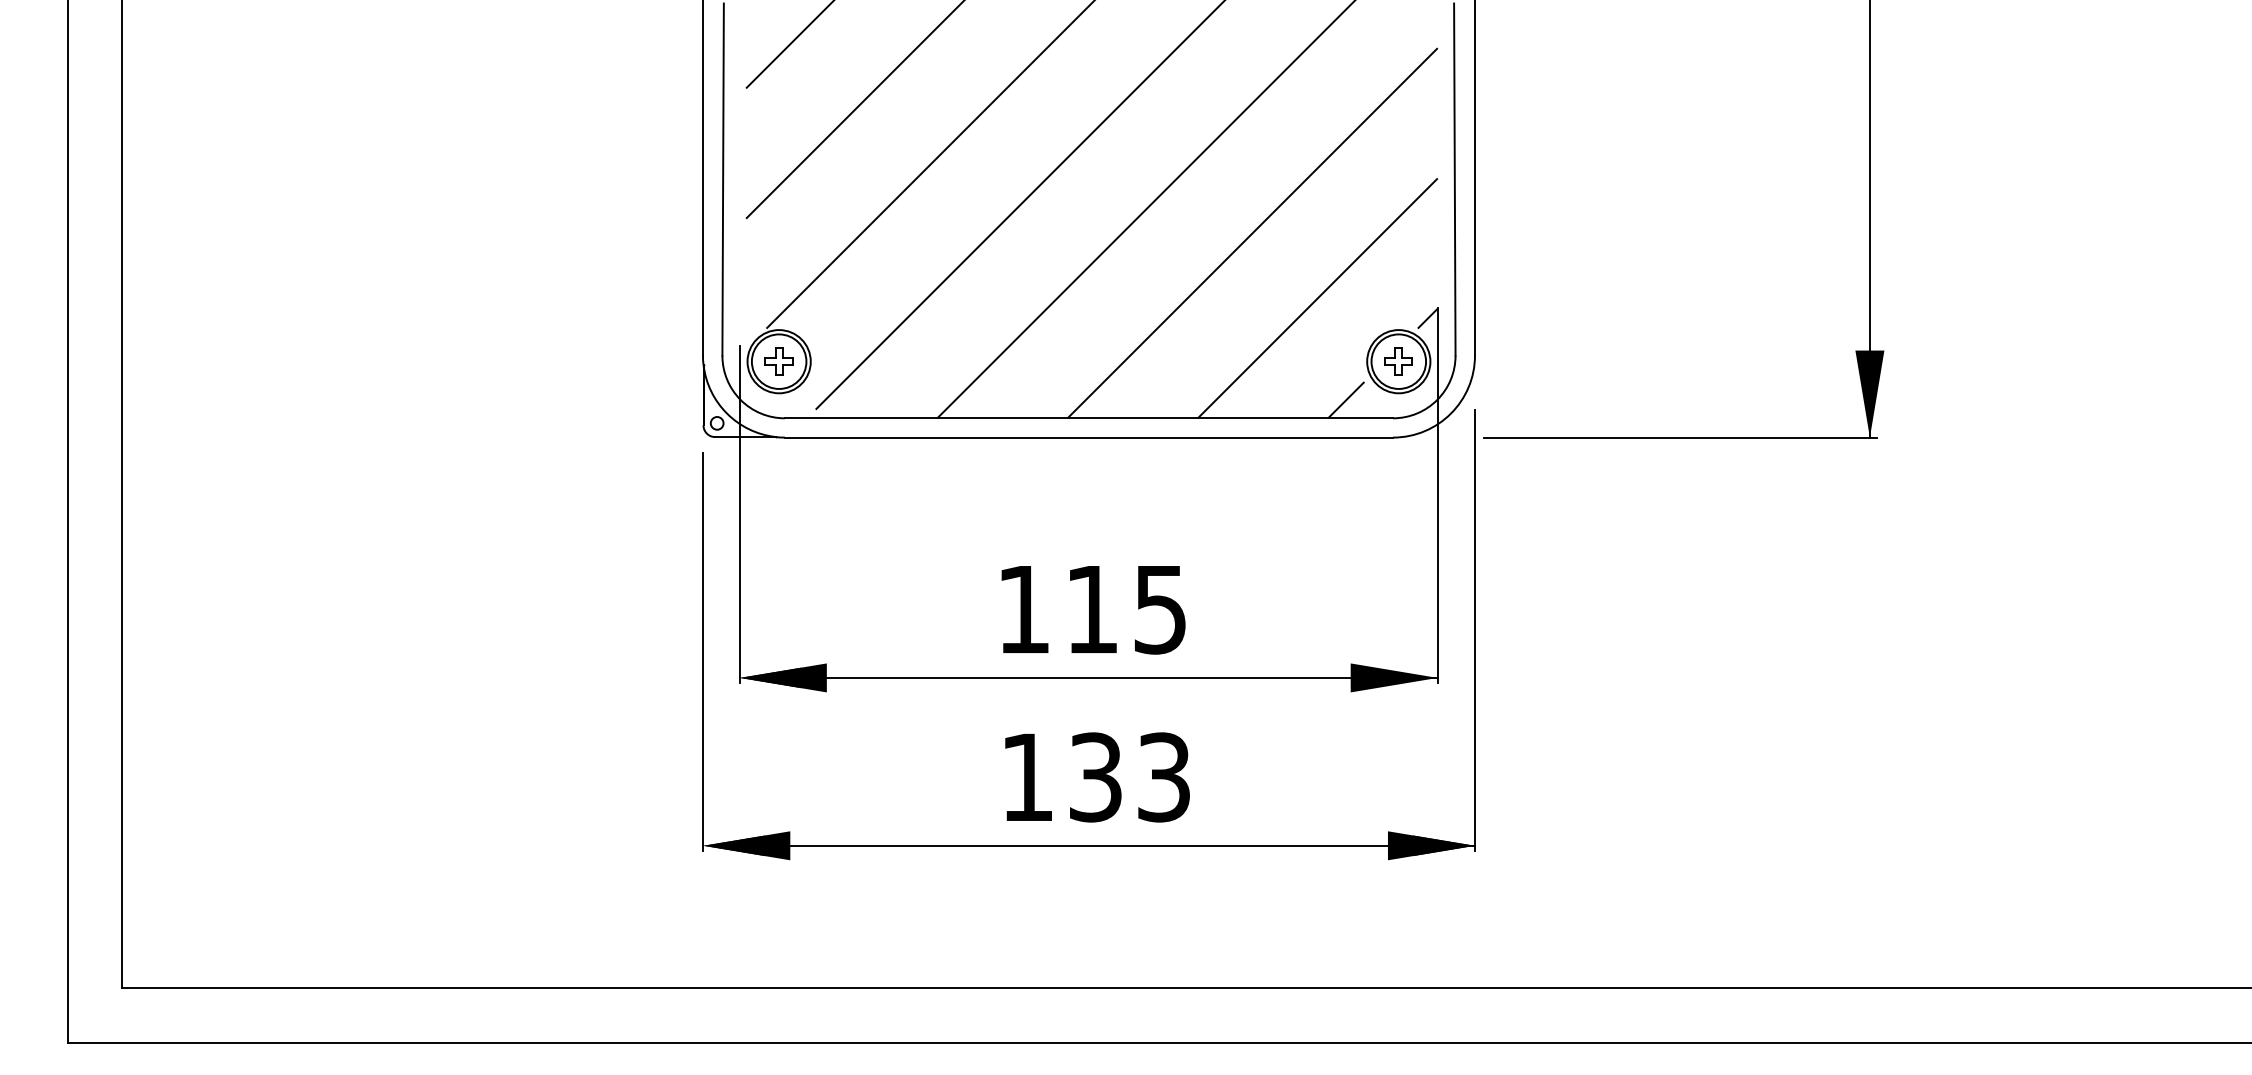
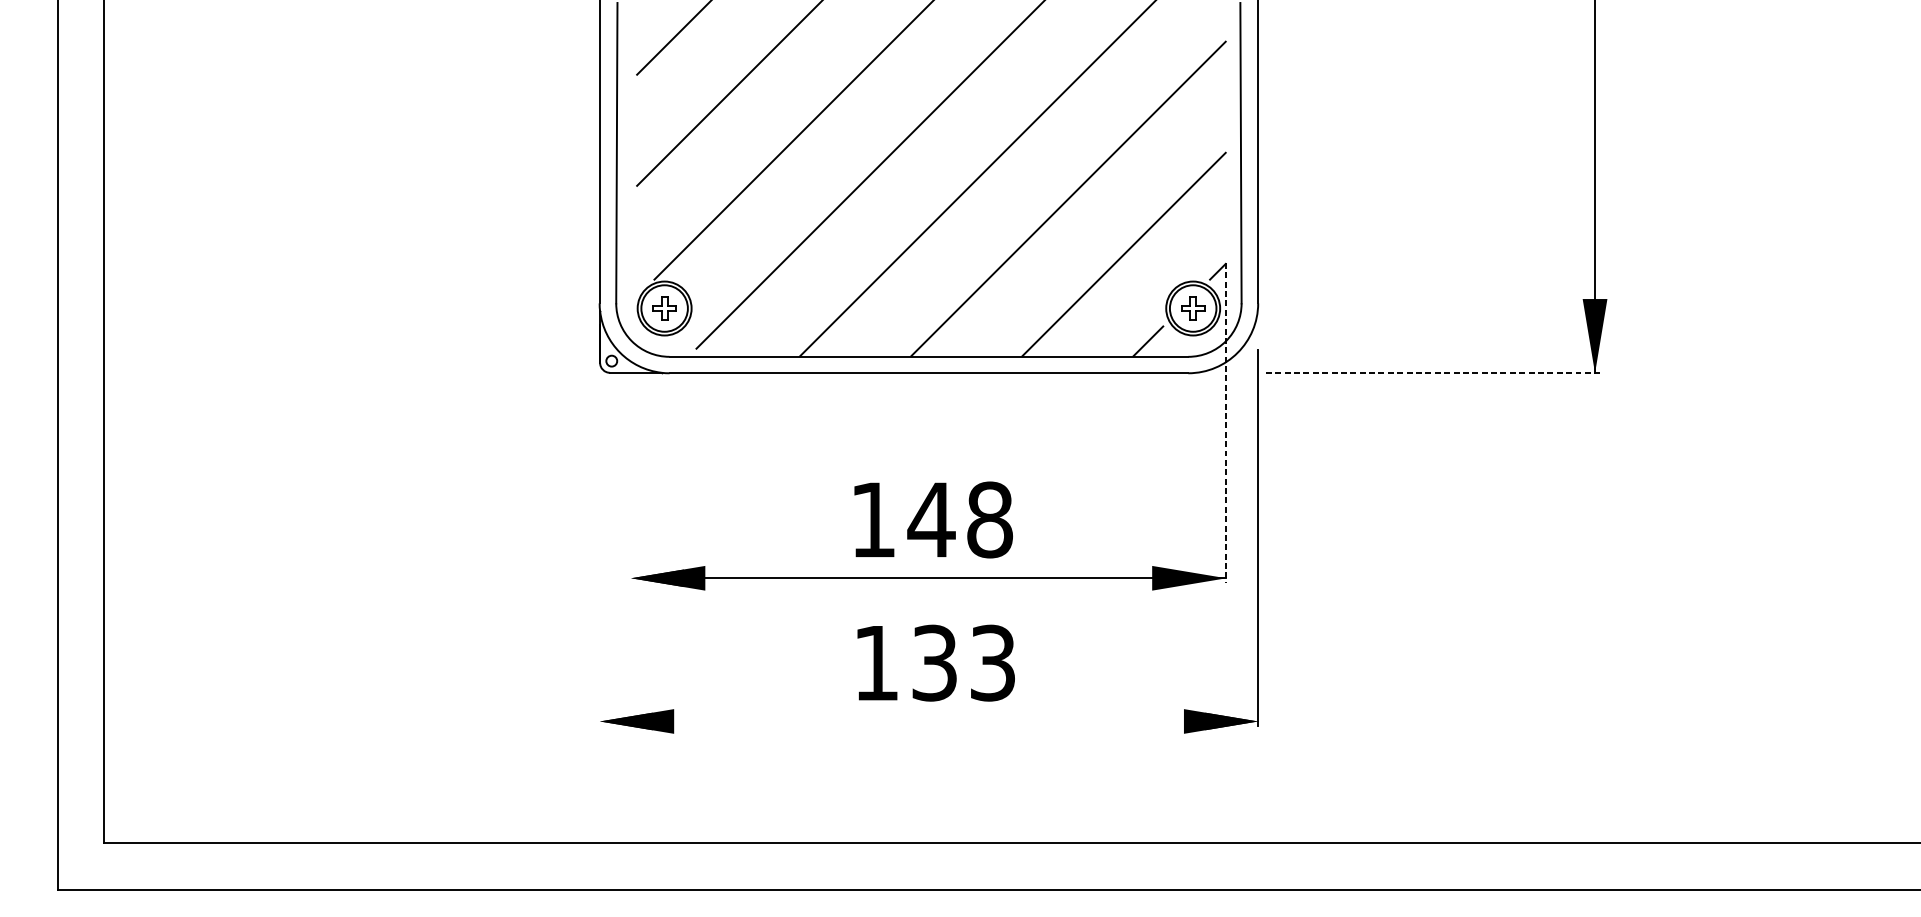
line: (1680, 437) -> (1433, 373), solid -> dashed
line: (1437, 496) -> (1226, 423), solid -> dashed
line: (739, 514) -> (630, 438), removed
text: (1125, 609) -> (960, 519), 115 -> 148
line: (703, 652) -> (600, 556), removed
line: (1119, 845) -> (954, 721), removed

